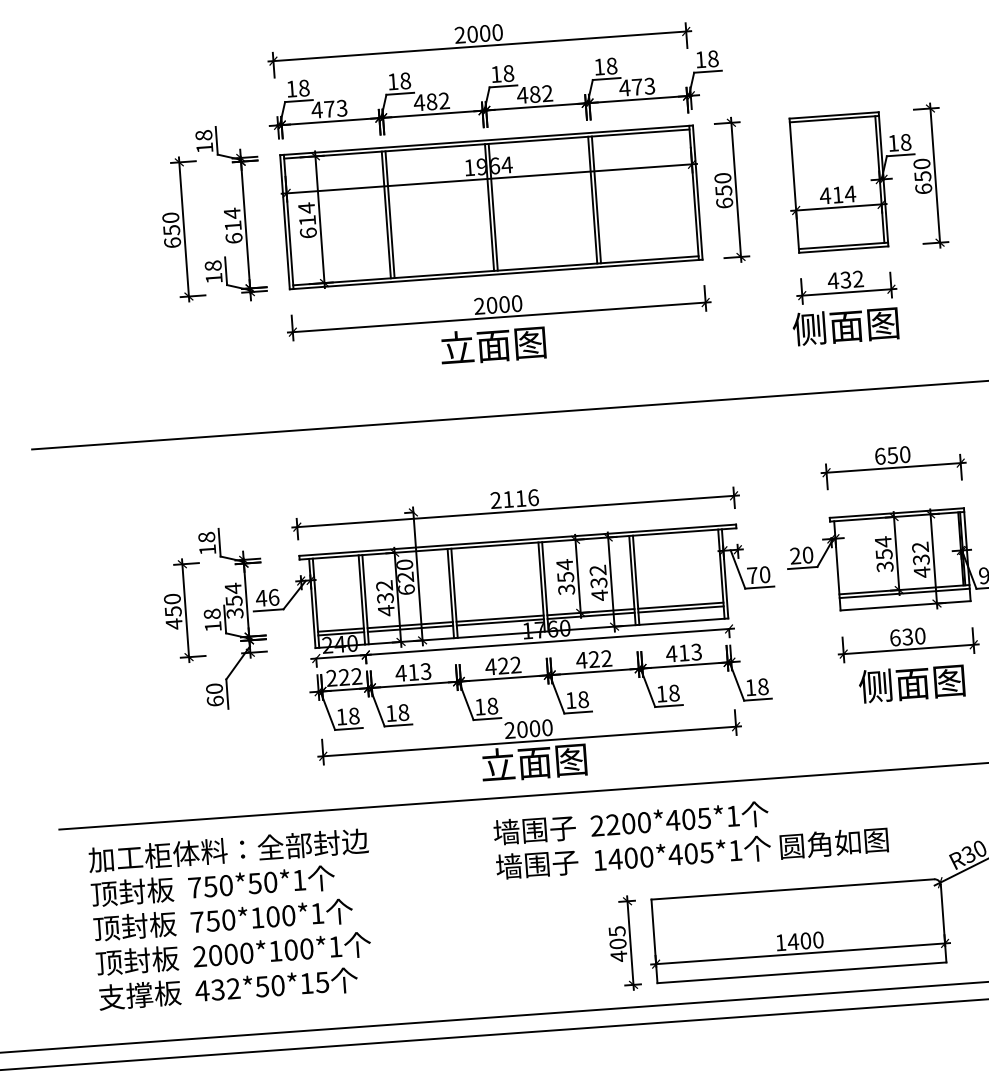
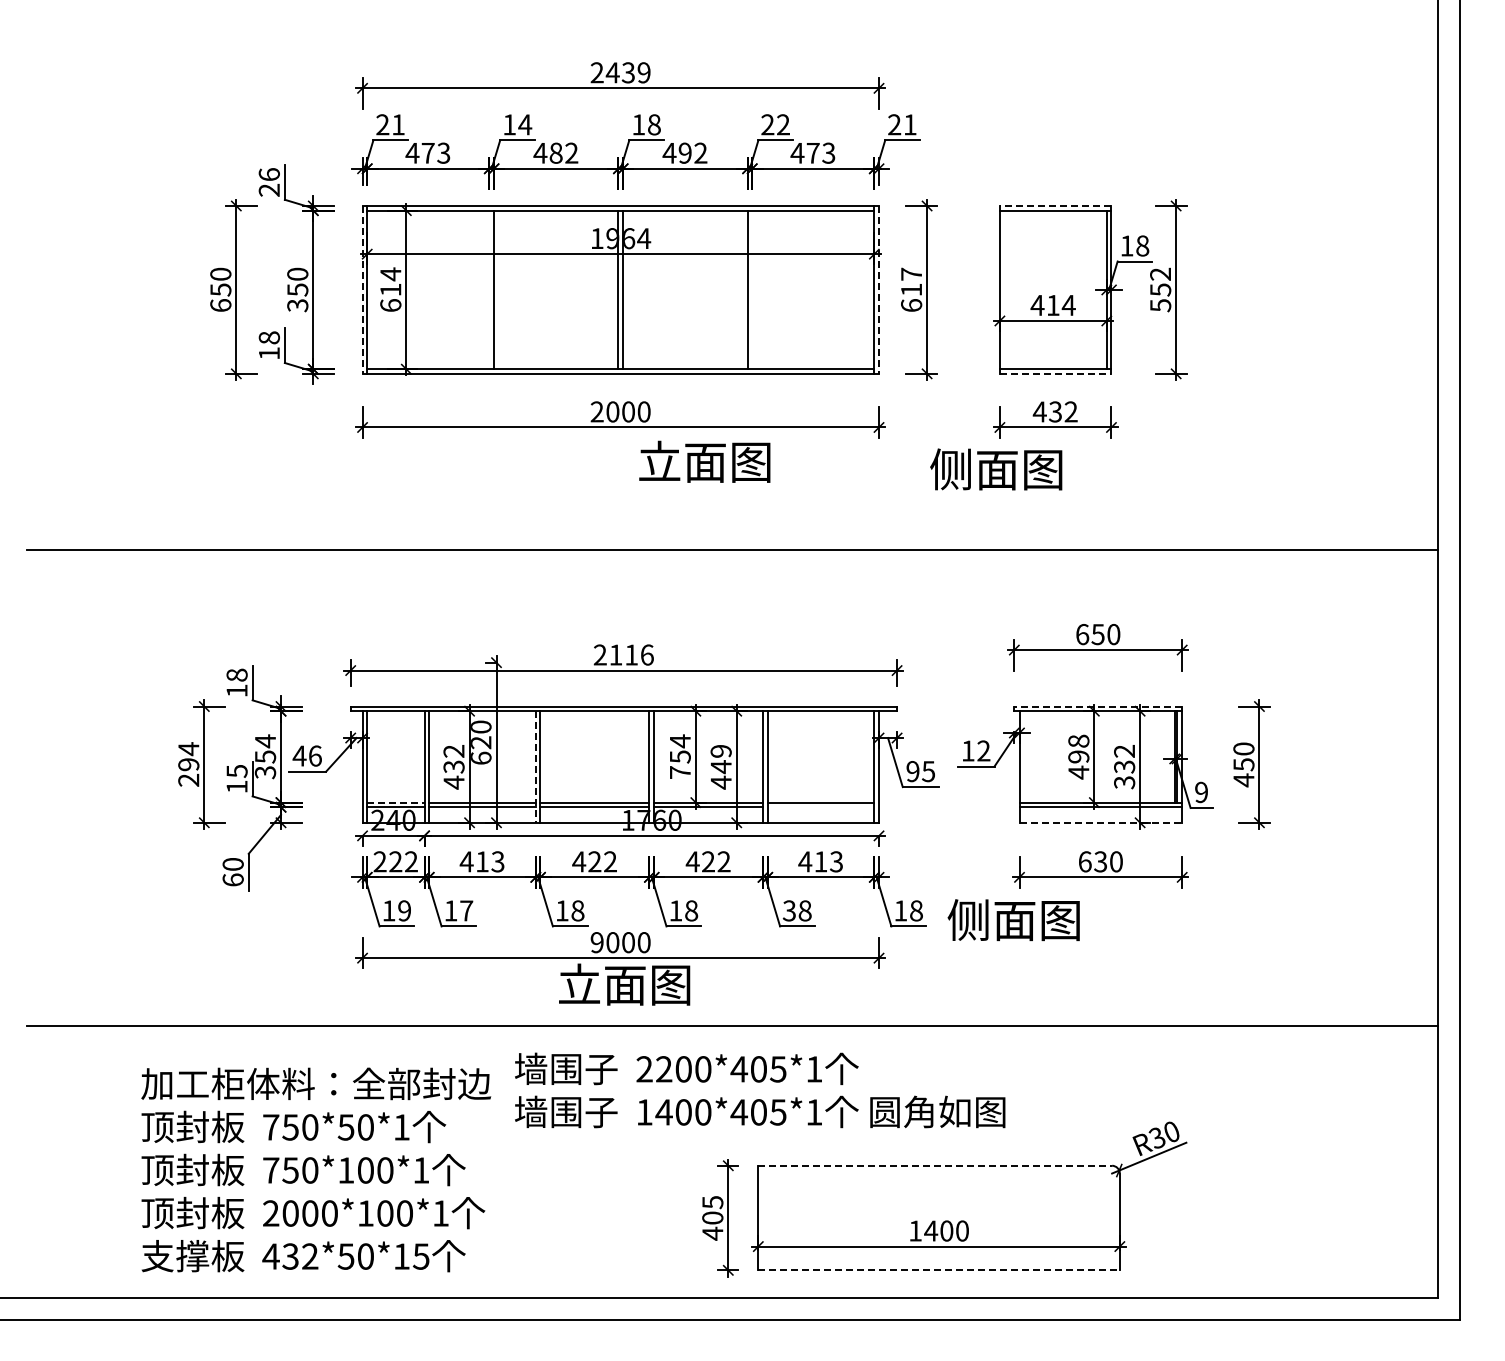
text: (484, 33) -> (627, 72), 2000 -> 2439
text: (707, 59) -> (902, 124), 18 -> 21
text: (605, 66) -> (775, 124), 18 -> 22
text: (405, 80) -> (525, 124), 18 -> 14
text: (297, 88) -> (390, 124), 18 -> 21
text: (534, 93) -> (684, 152), 482 -> 492
line: (834, 115) -> (1055, 206), solid -> dashed
text: (203, 141) -> (268, 182), 18 -> 26
text: (922, 176) -> (1160, 289), 650 -> 552
text: (723, 184) -> (911, 281), 650 -> 617
line: (698, 192) -> (879, 289), solid -> dashed
line: (596, 199) -> (752, 289), removed
line: (386, 214) -> (489, 289), removed
line: (284, 221) -> (362, 289), solid -> dashed
text: (232, 225) -> (297, 289), 614 -> 350
line: (843, 249) -> (1055, 373), solid -> dashed
text: (845, 326) -> (996, 469), moved
text: (492, 345) -> (704, 461), moved
line: (897, 513) -> (1098, 706), solid -> dashed
text: (883, 554) -> (1078, 756), 354 -> 498
text: (801, 555) -> (975, 750), 20 -> 12
text: (922, 572) -> (1124, 782), 432 -> 332
text: (758, 575) -> (920, 771), 70 -> 95
text: (597, 577) -> (720, 759), 432 -> 449
text: (565, 589) -> (679, 772), 354 -> 754
line: (450, 593) -> (535, 766), solid -> dashed
line: (906, 605) -> (1101, 822), solid -> dashed
line: (680, 609) -> (820, 807), removed
text: (173, 611) -> (188, 764), 450 -> 294
text: (211, 613) -> (236, 770), 18 -> 15
line: (340, 630) -> (395, 802), solid -> dashed
text: (911, 683) -> (1013, 919), moved
text: (660, 693) -> (788, 910), 18 -> 38
text: (403, 712) -> (466, 910), 18 -> 17
text: (354, 715) -> (404, 910), 18 -> 19
text: (509, 730) -> (596, 942), 2000 -> 9000
text: (691, 836) -> (760, 1090), moved
line: (793, 889) -> (935, 1165), solid -> dashed
text: (233, 918) -> (316, 1169), moved
line: (802, 972) -> (939, 1270), solid -> dashed

